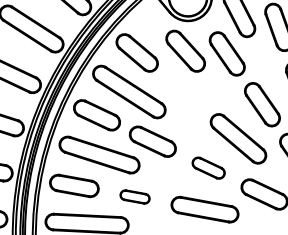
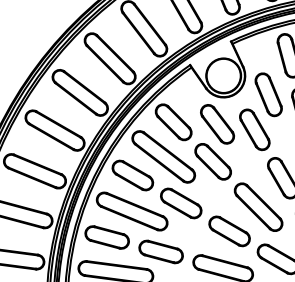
part: (183, 92) -> (212, 161), added
part: (208, 168) -> (229, 231), size x1.43
part: (134, 196) -> (160, 251), size x1.67

